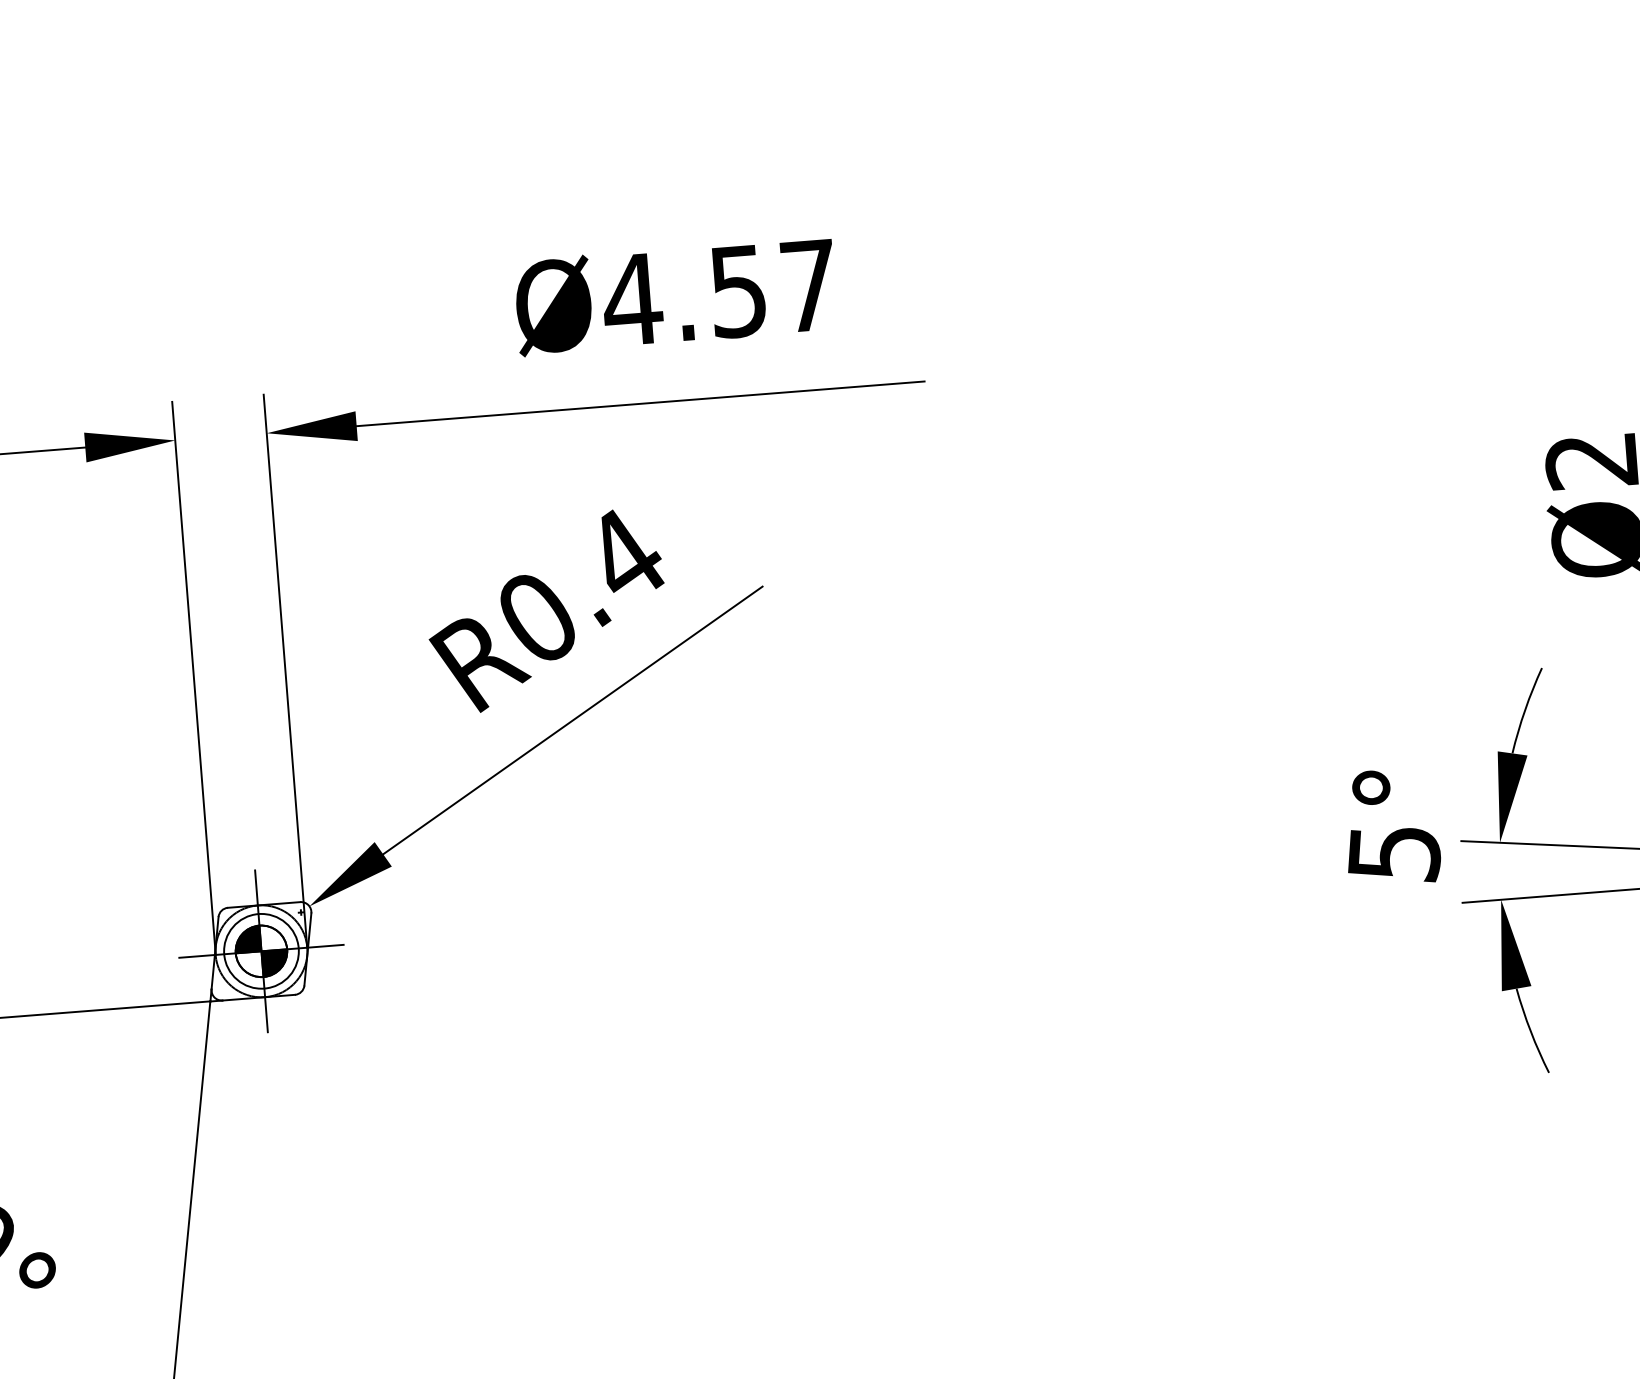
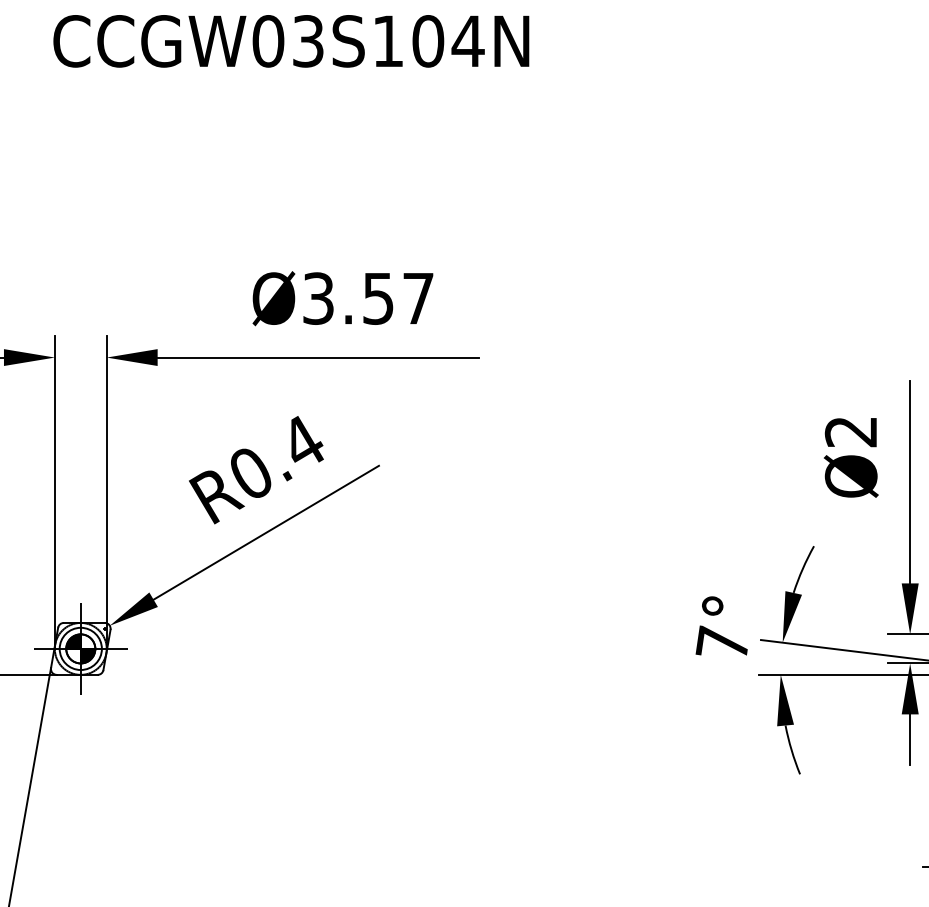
text: (632, 299) -> (318, 298), Ø4.57 -> Ø3.57
text: (1392, 852) -> (721, 643), 5° -> 7°

